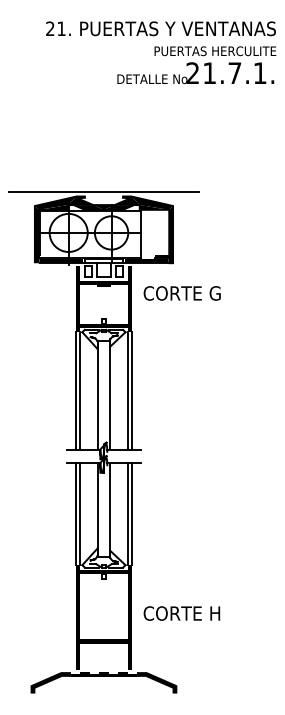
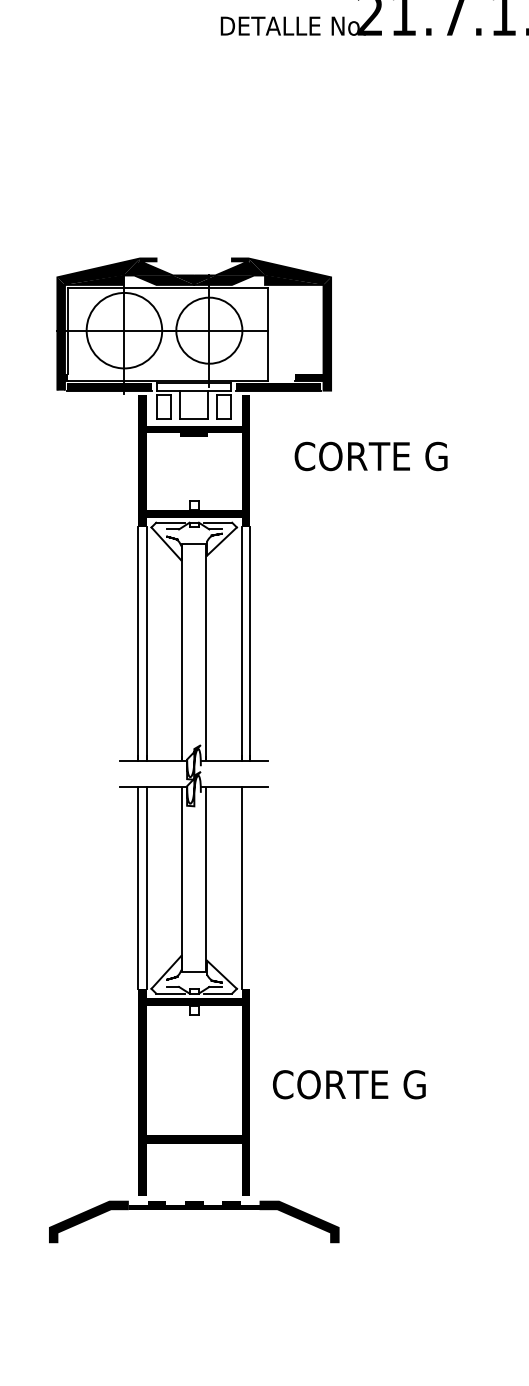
line: (103, 192) -> (193, 250), removed
text: (181, 293) -> (369, 456), moved
line: (132, 514) -> (250, 888), removed
text: (214, 613) -> (413, 1084), CORTE H -> CORTE G

